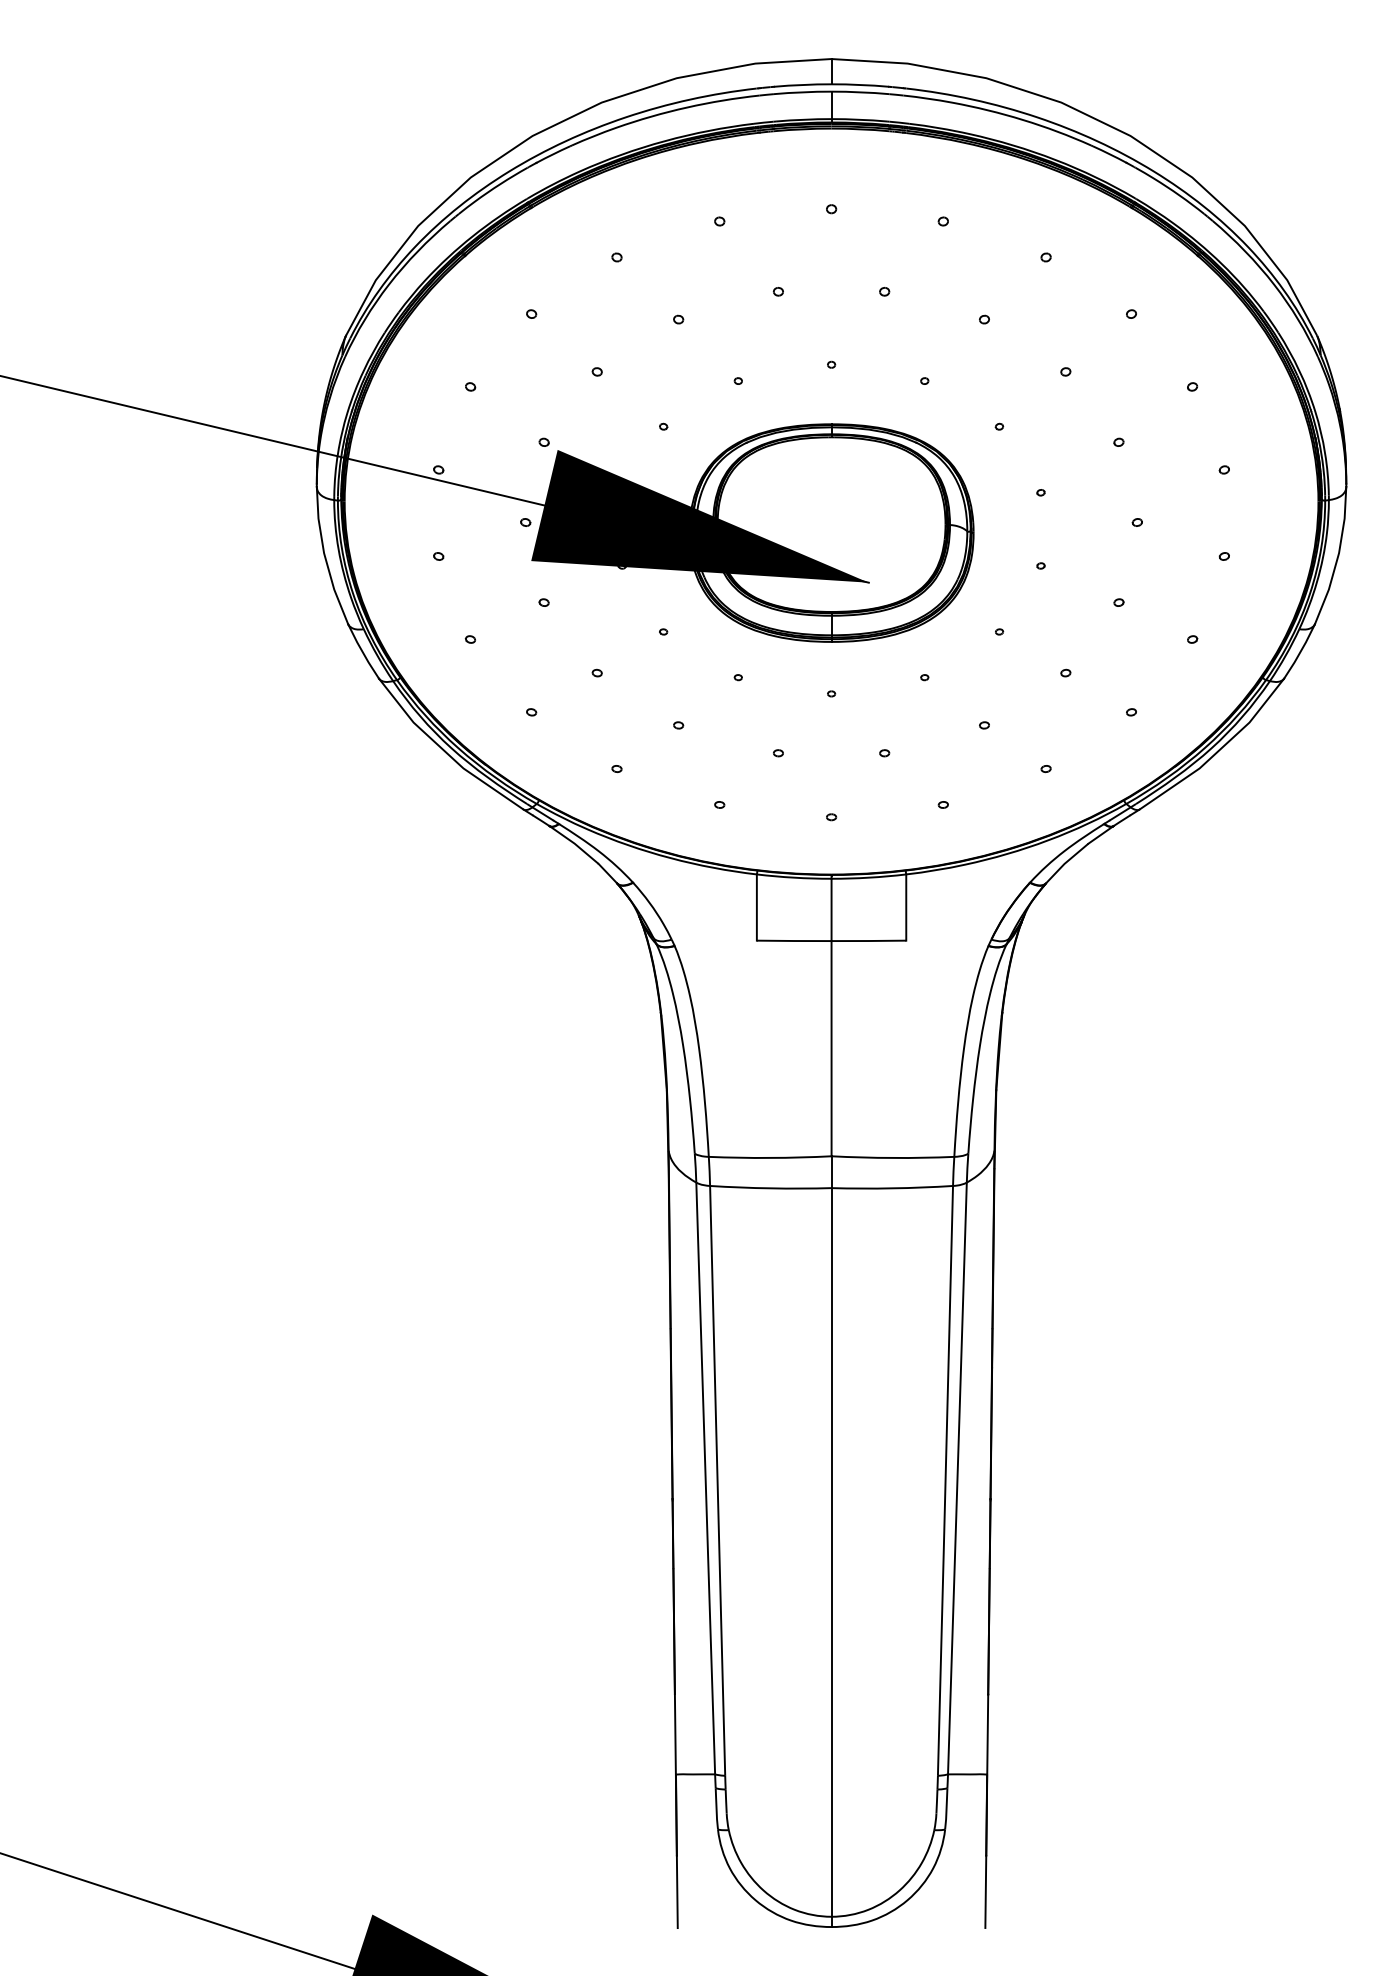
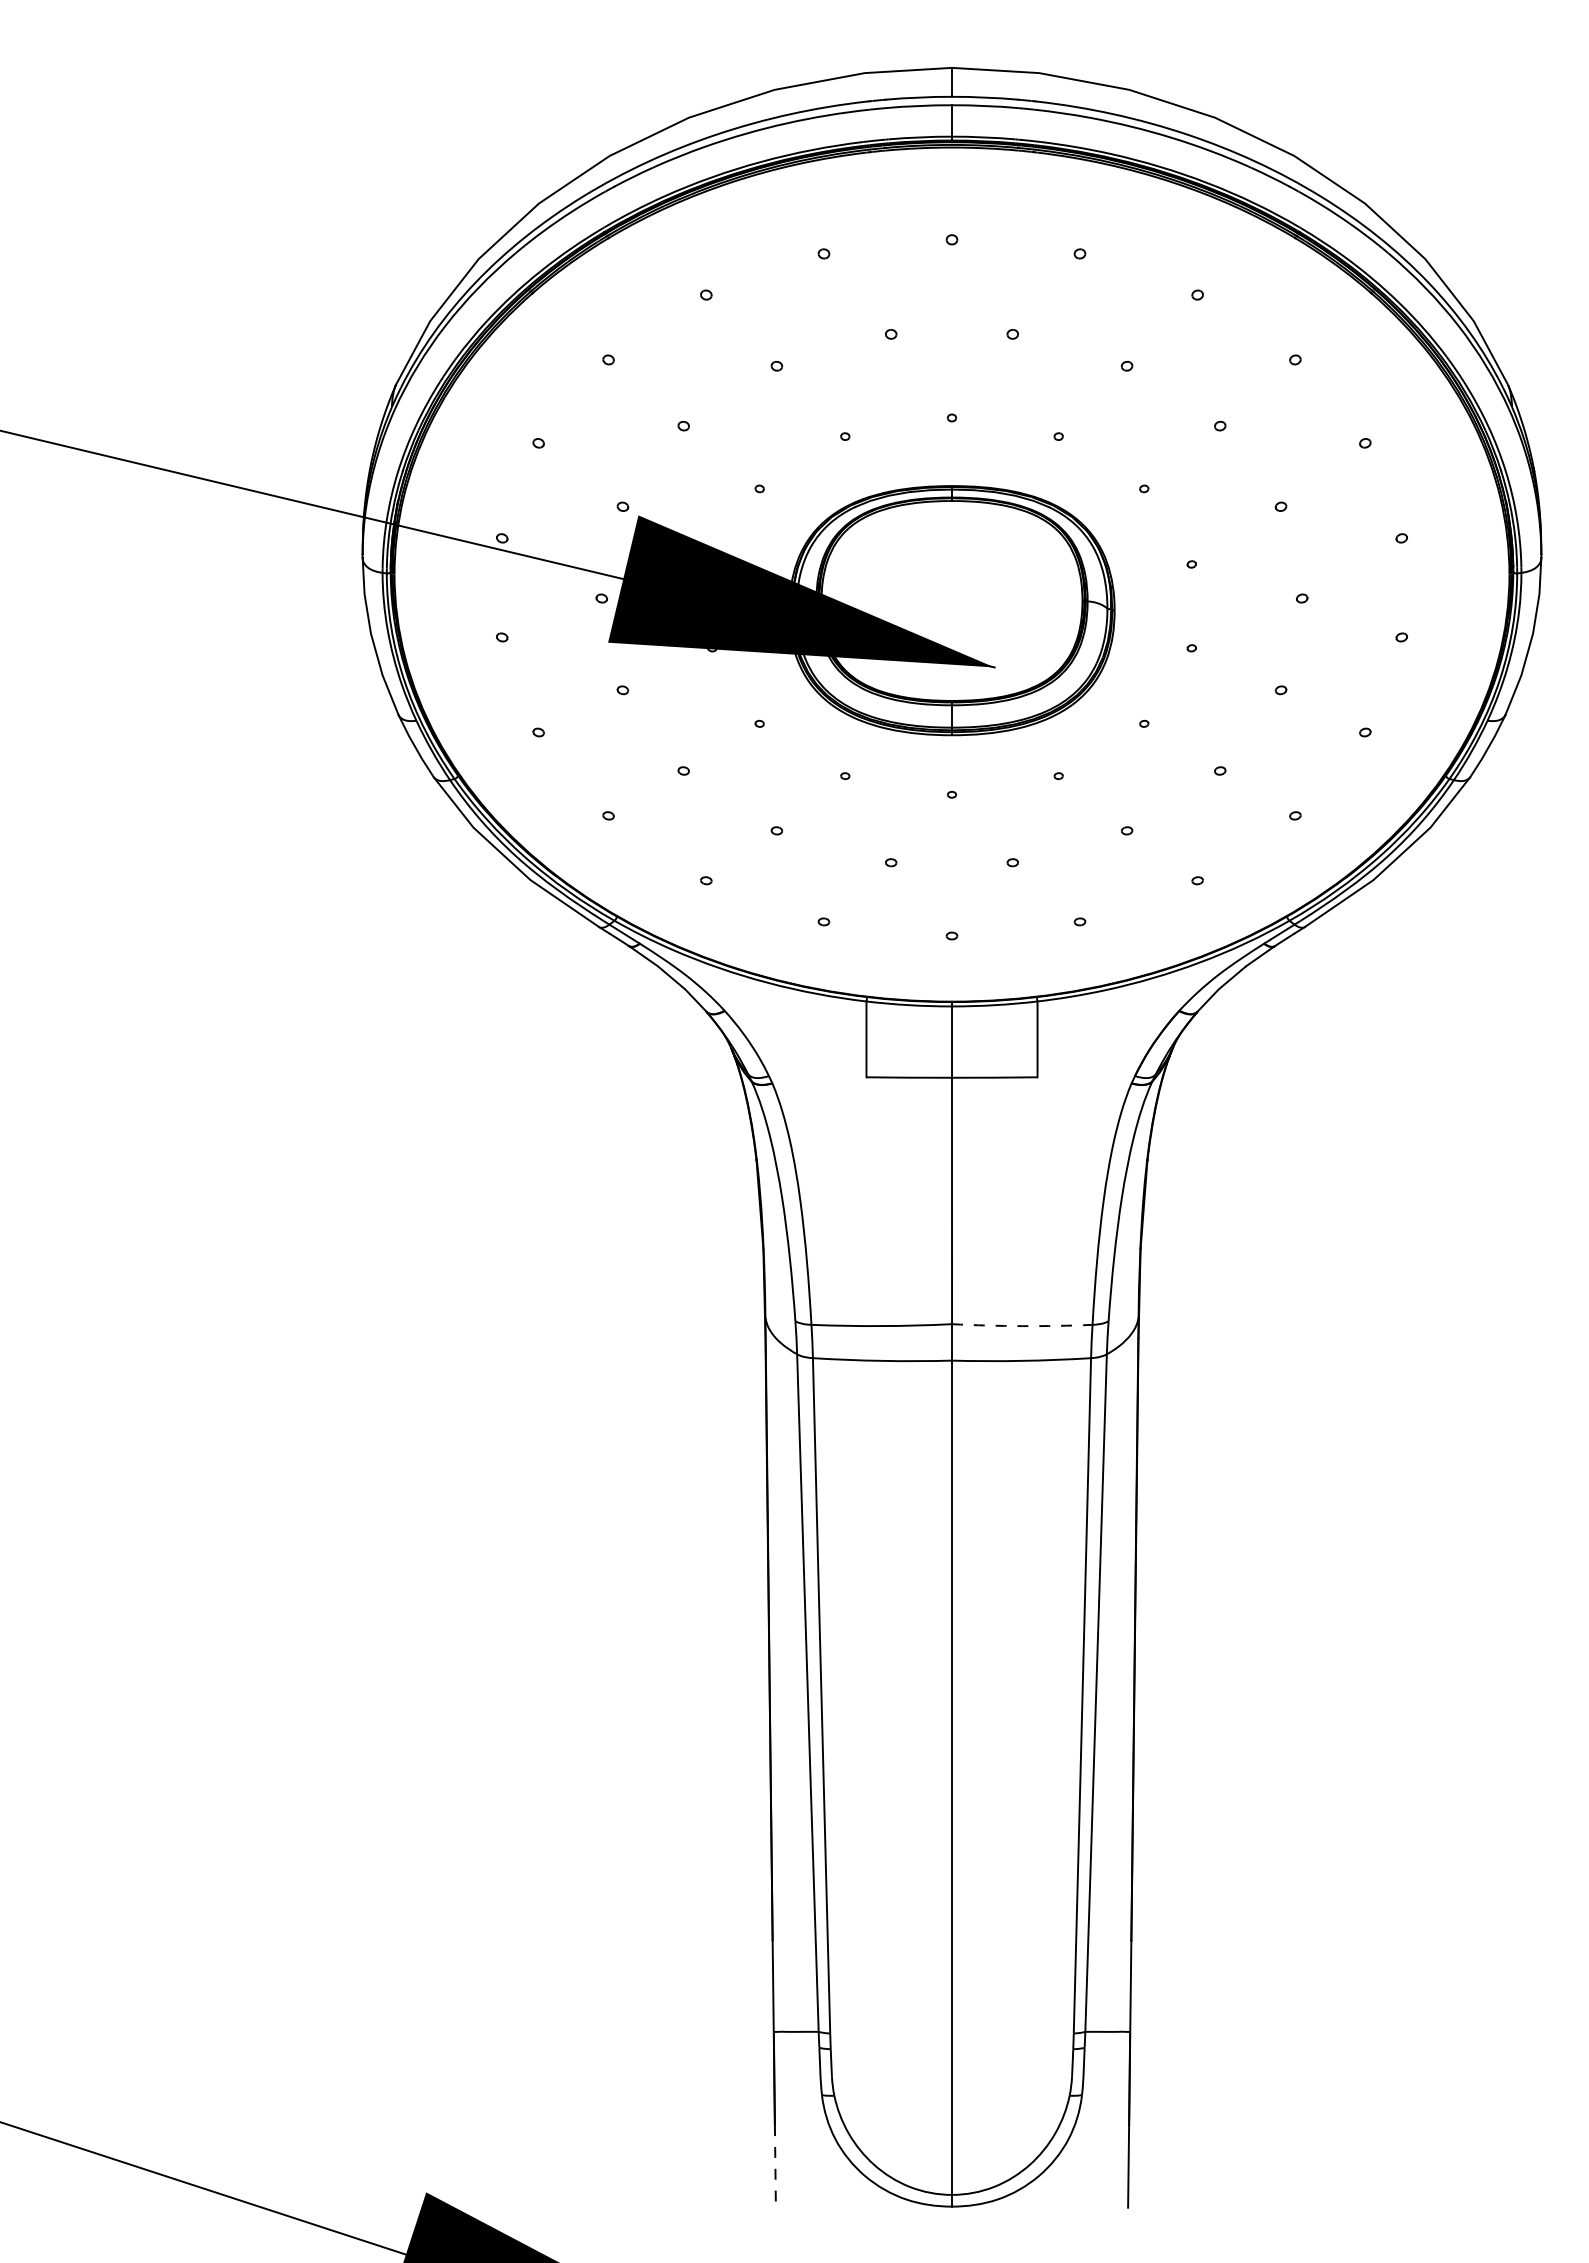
arc: (893, 1158) -> (1022, 1326), solid -> dashed
line: (677, 1892) -> (775, 2167), solid -> dashed

